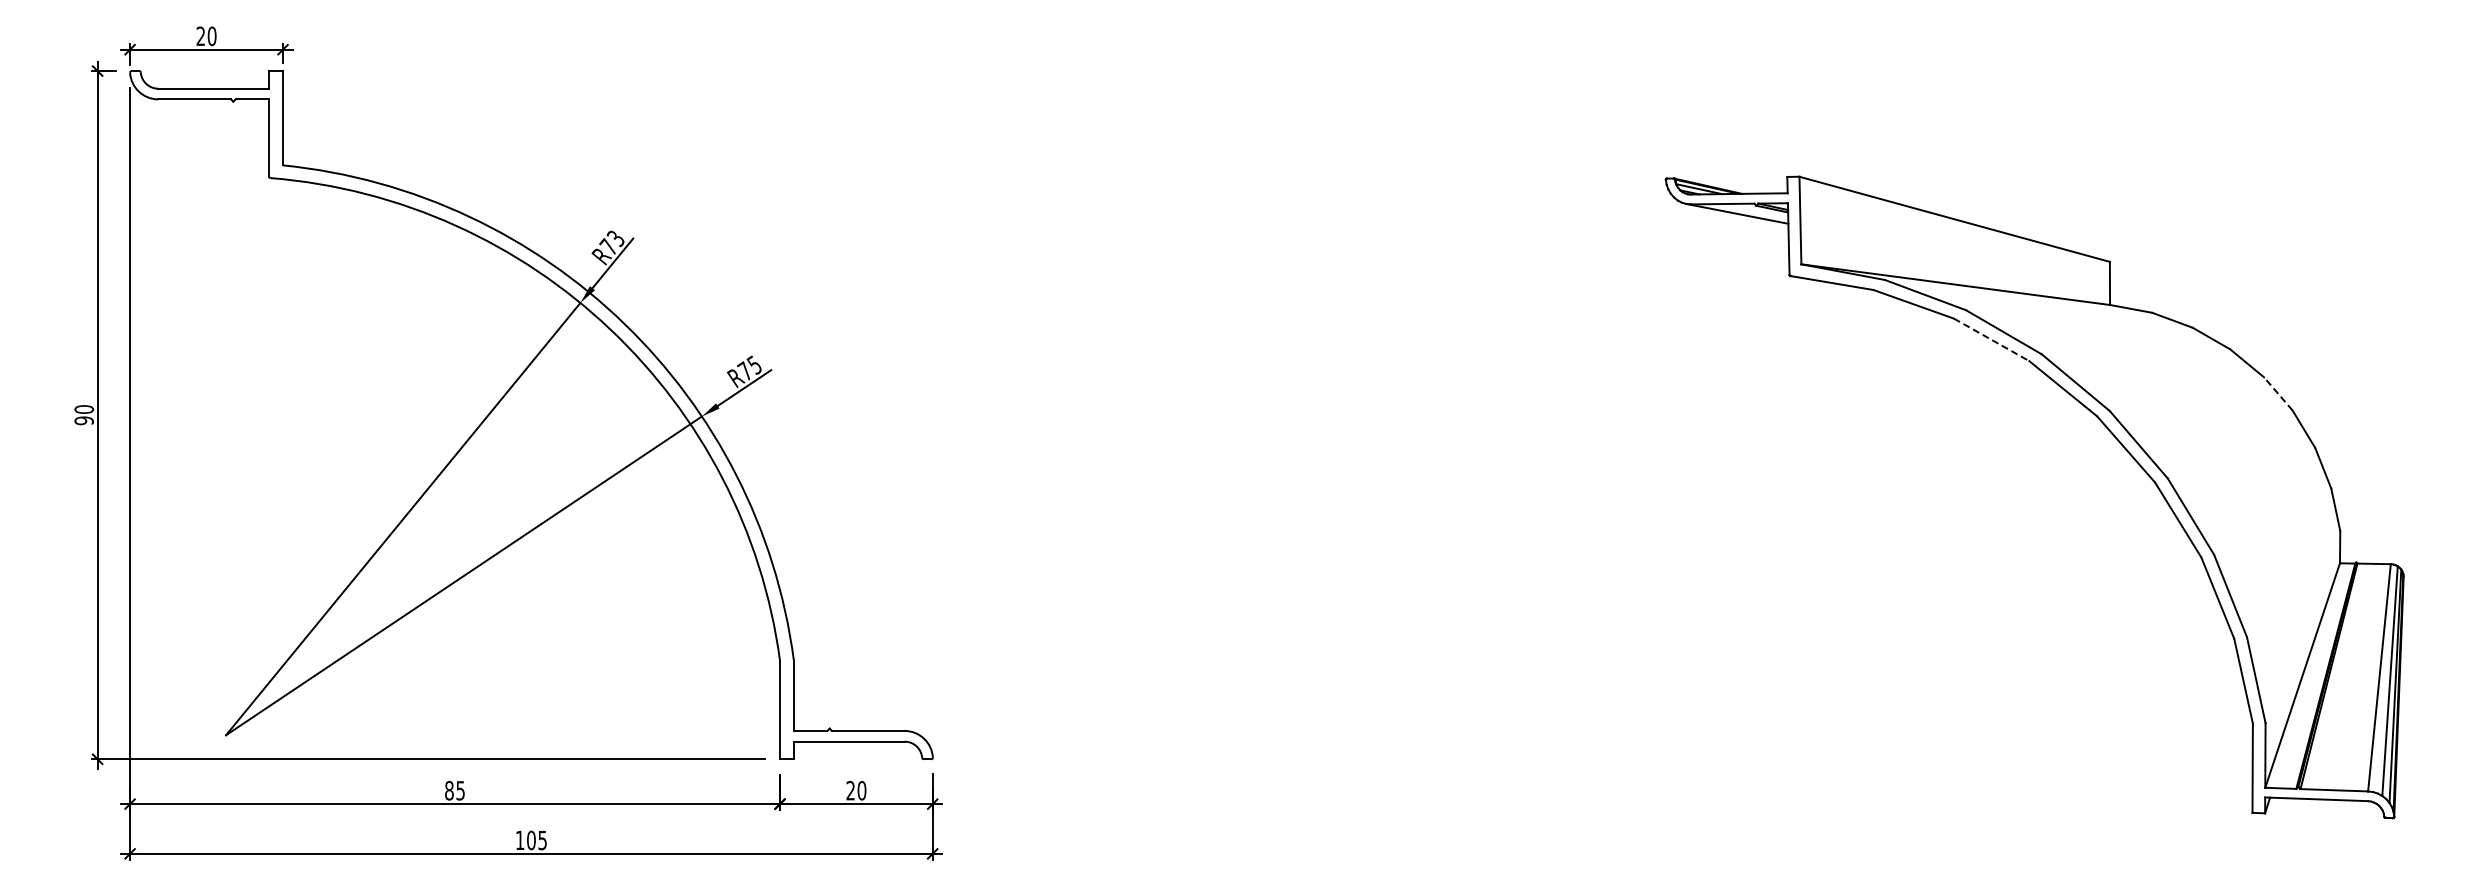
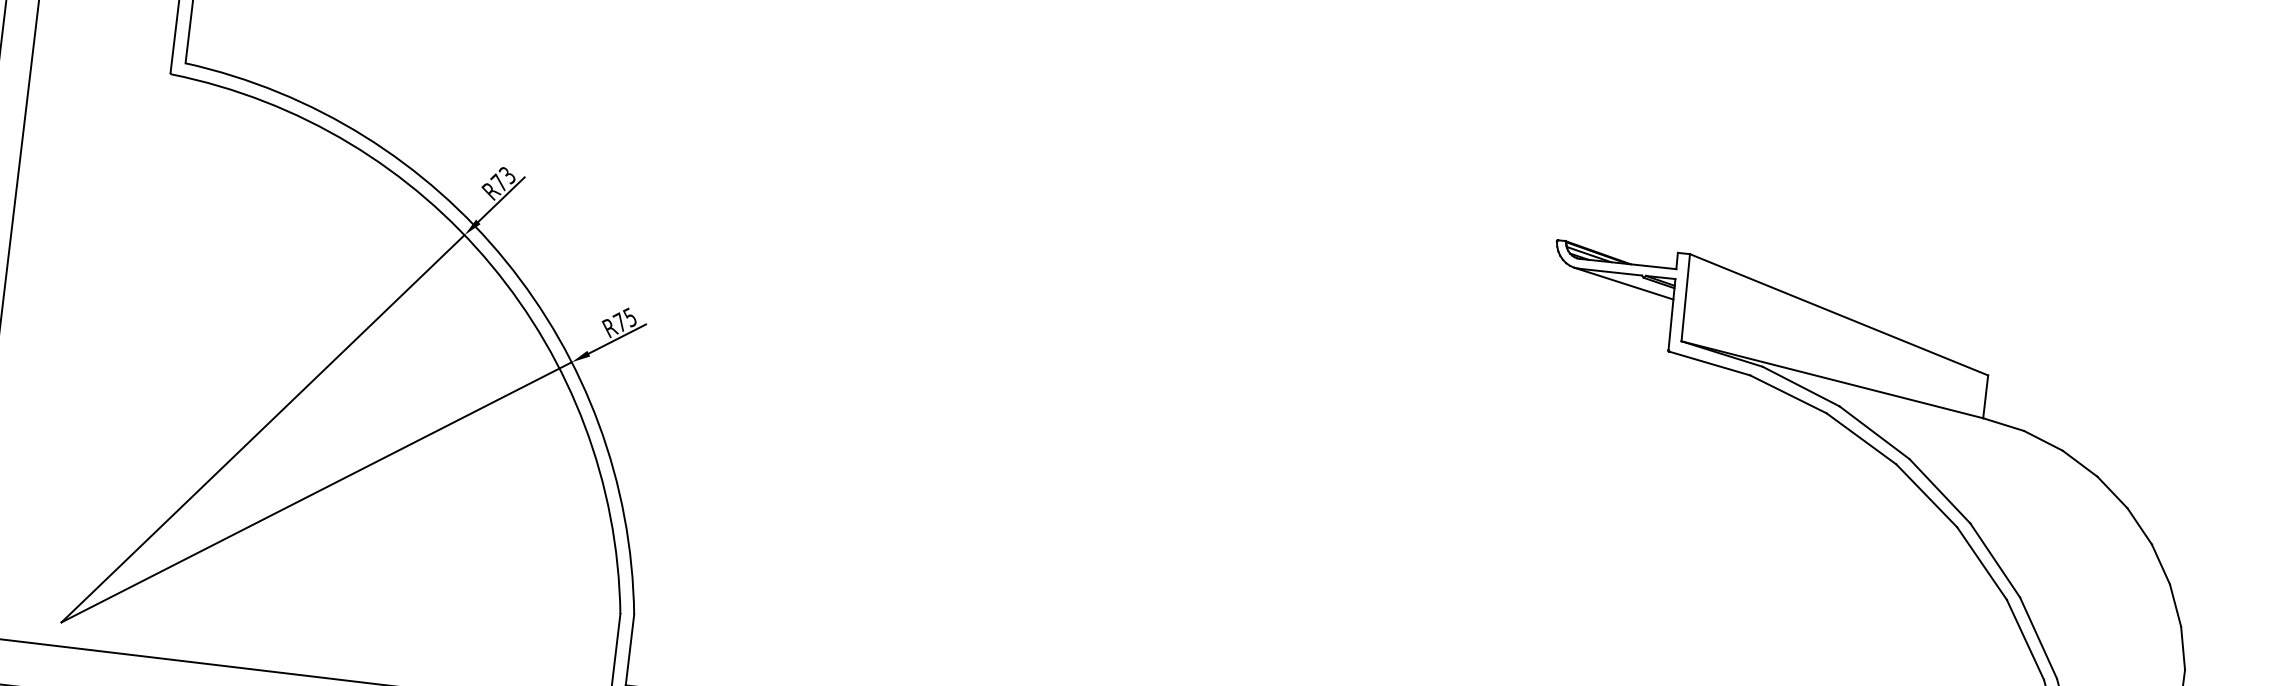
line: (1992, 340) -> (1862, 439), dashed -> solid
line: (2278, 393) -> (2139, 526), dashed -> solid

